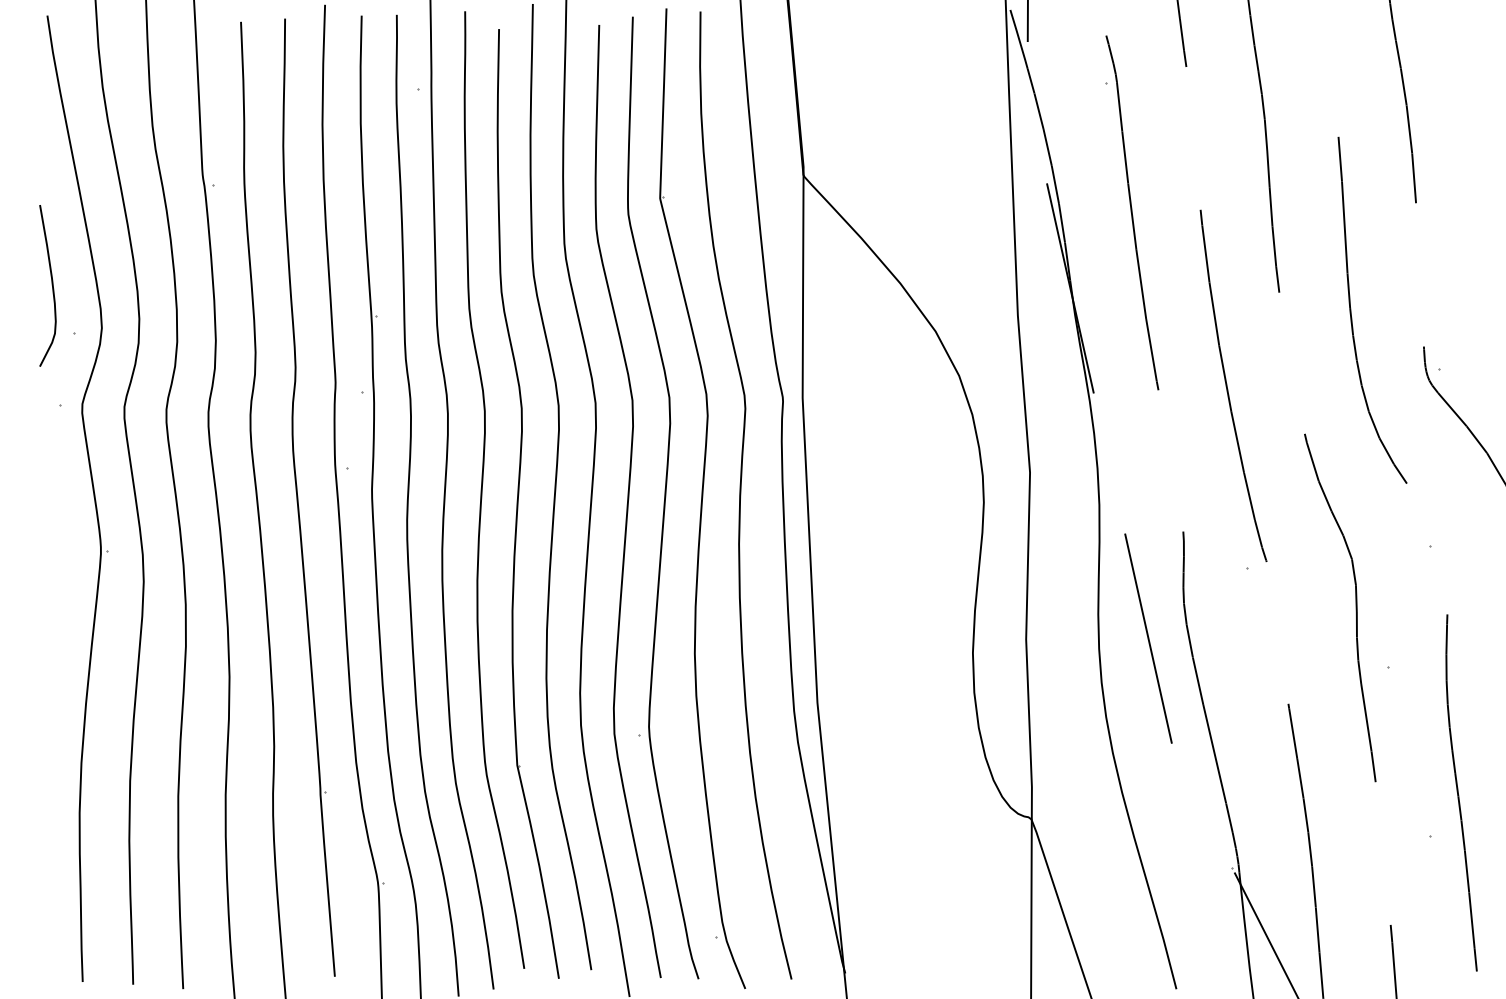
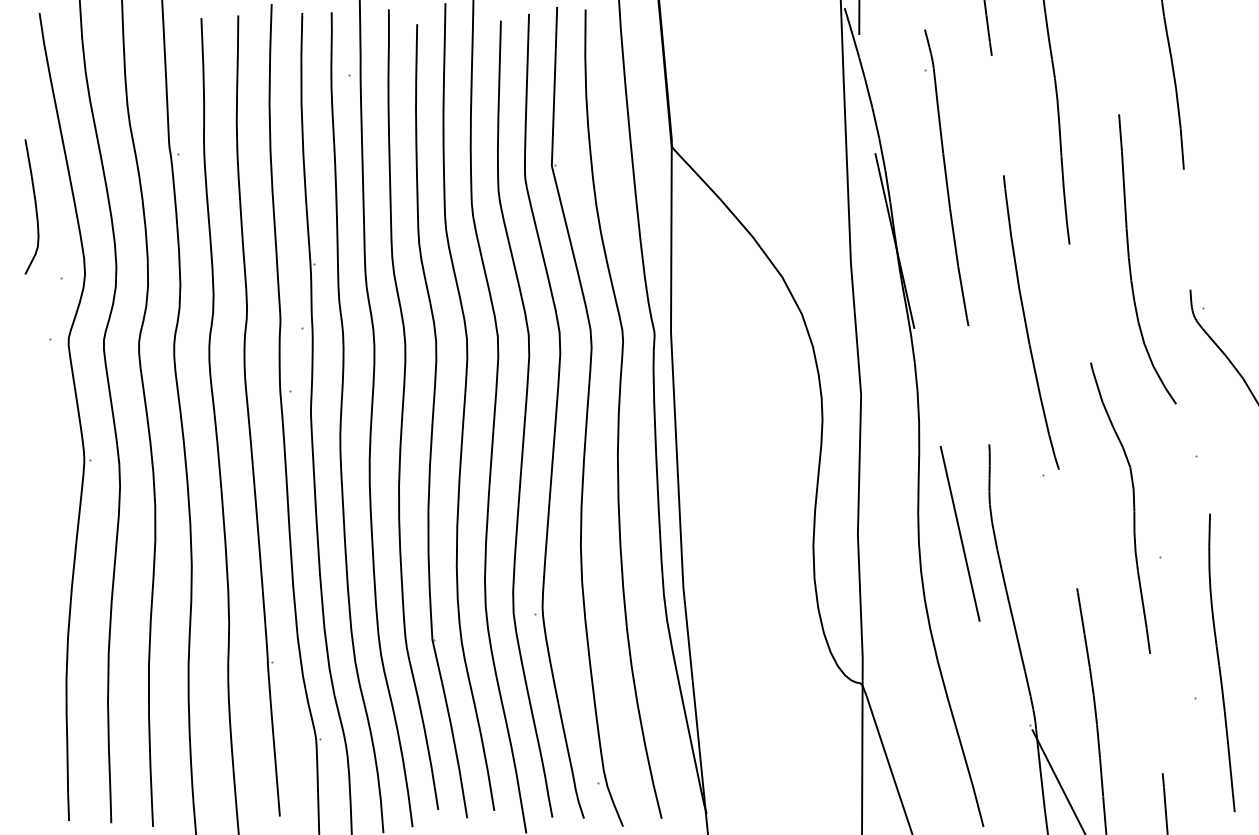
curve: (50, 283) -> (34, 204), moved

